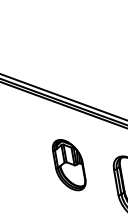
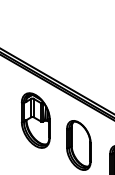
part: (68, 165) -> (35, 120), size x1.43

